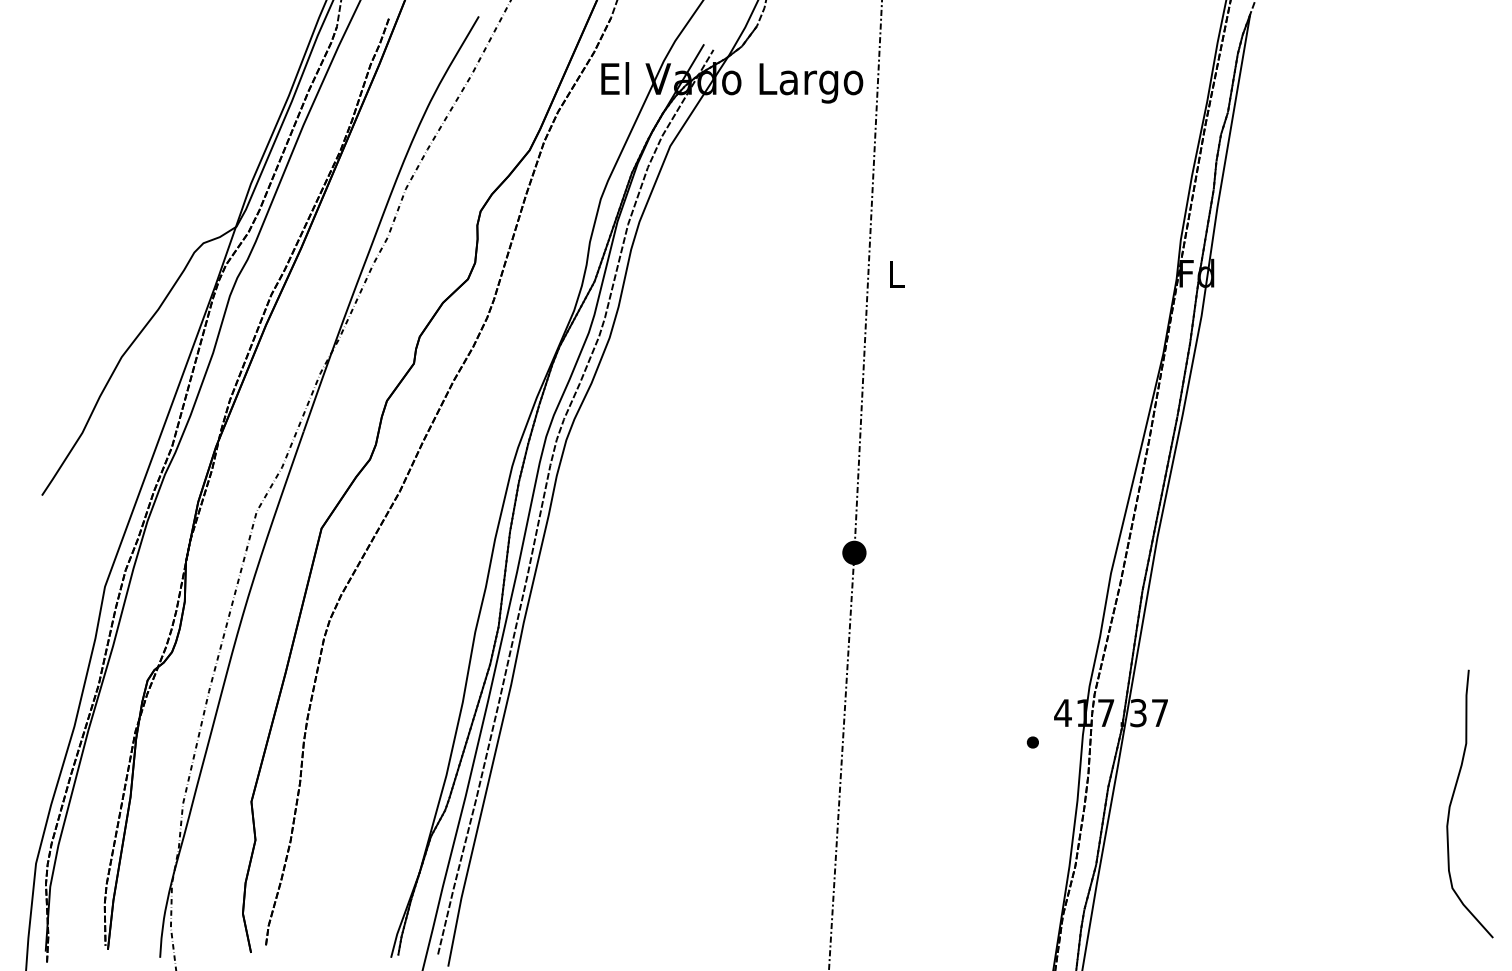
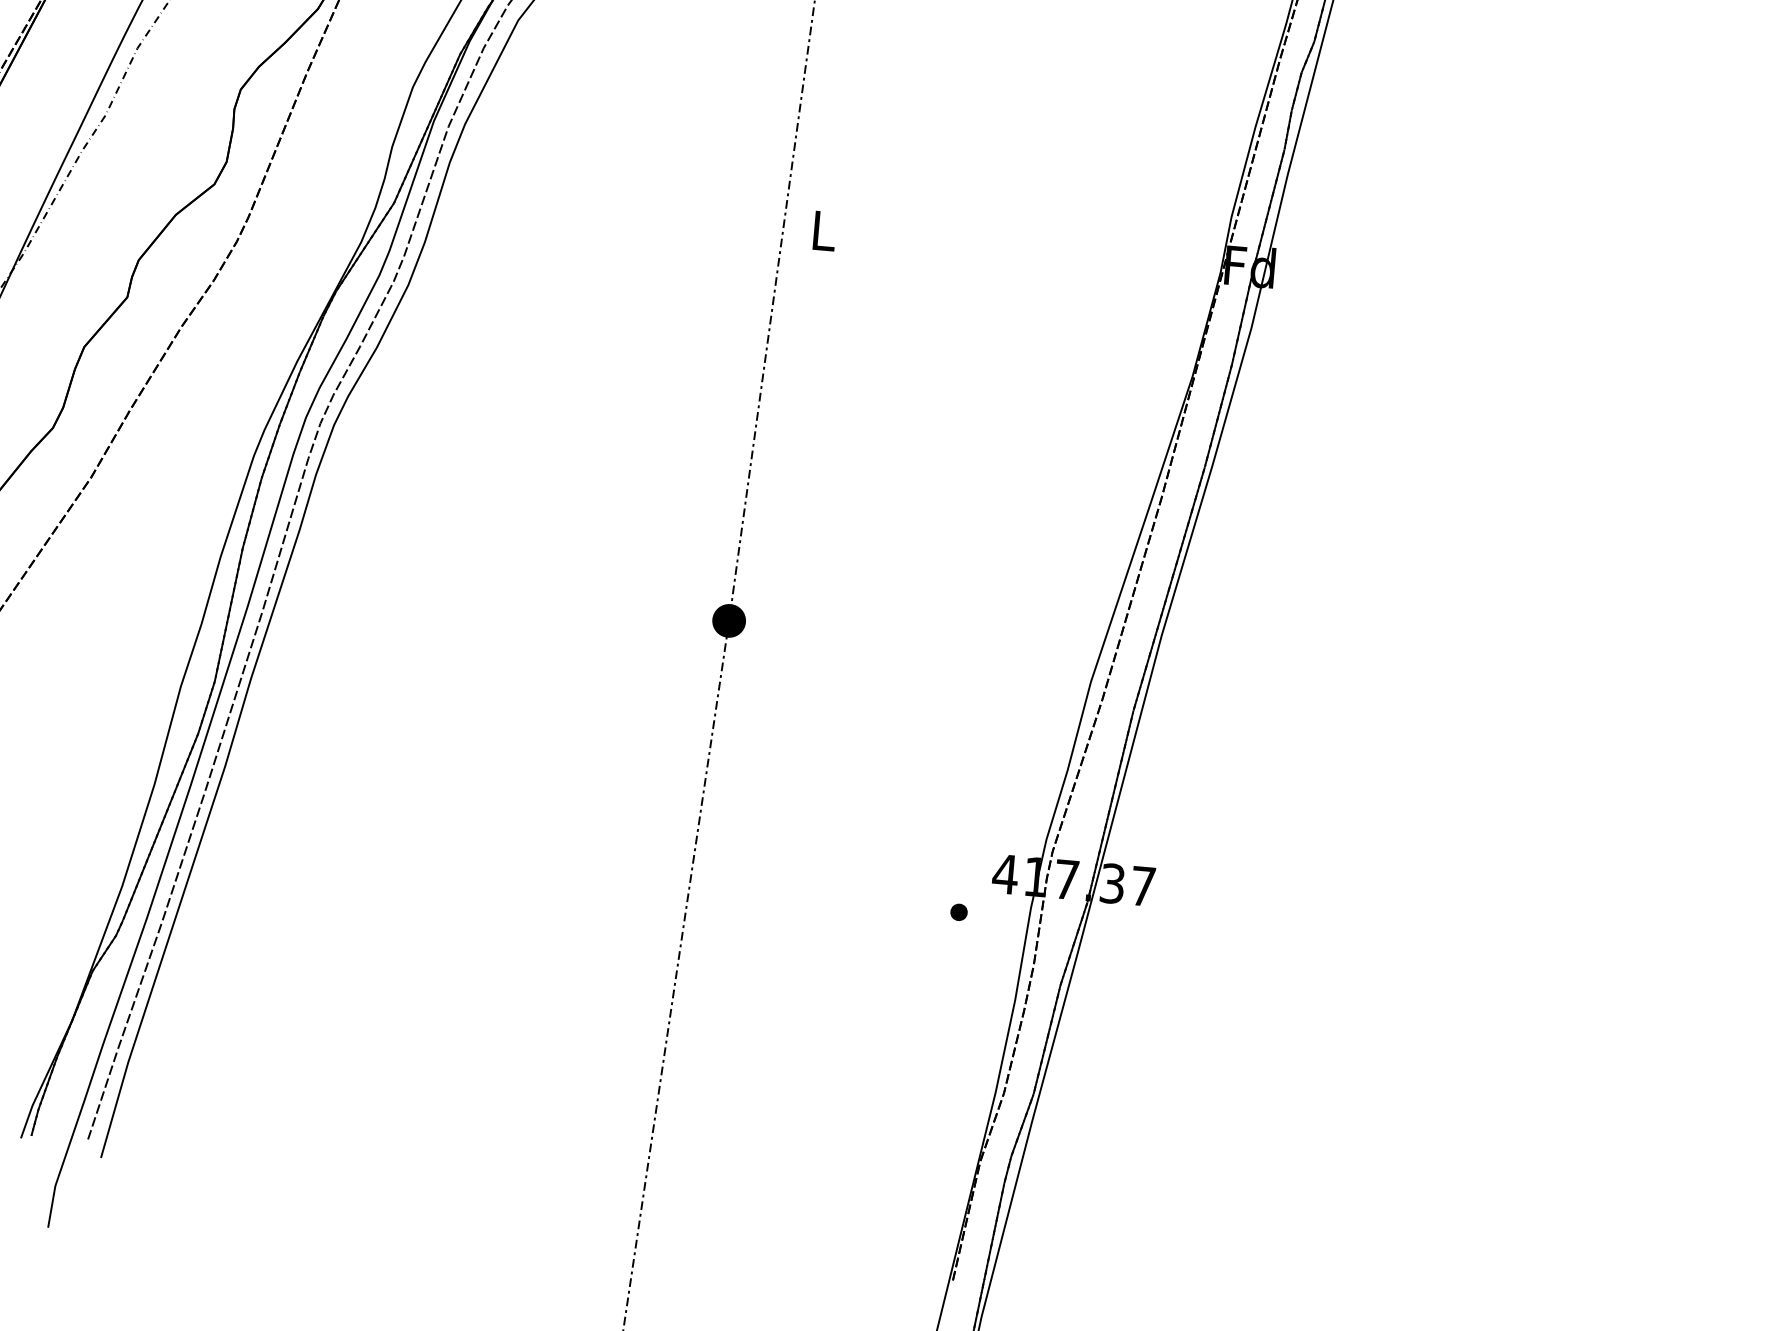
curve: (1453, 797) -> (1549, 1042), removed

